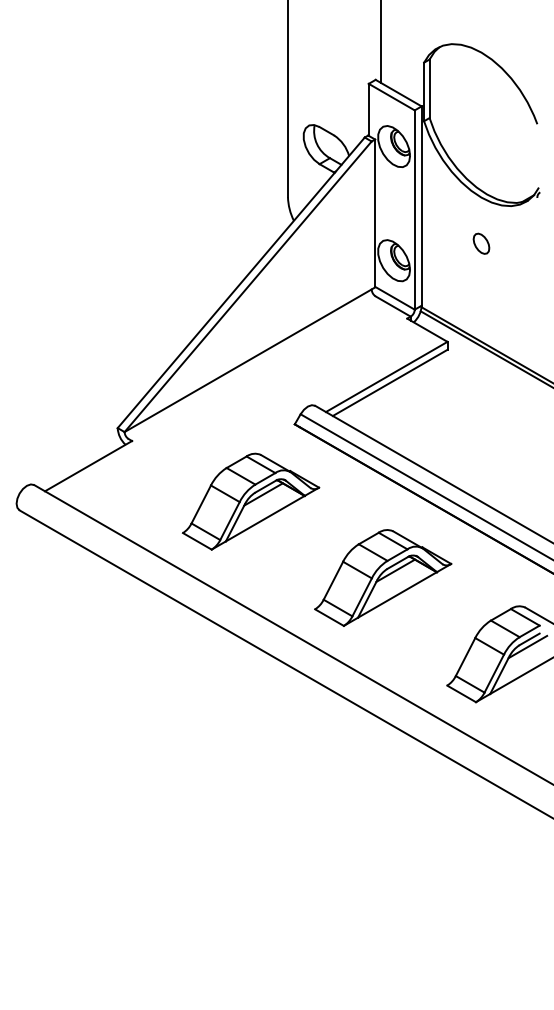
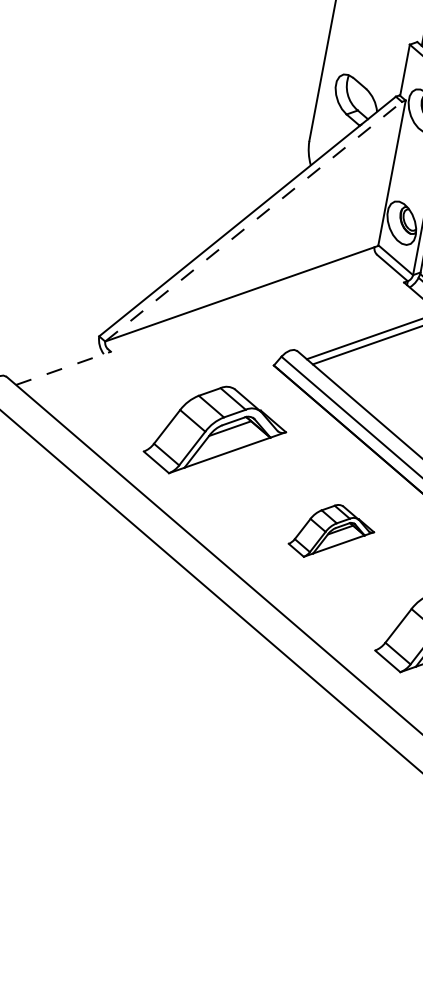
line: (248, 286) -> (254, 221), solid -> dashed
line: (88, 465) -> (63, 367), solid -> dashed
part: (383, 577) -> (332, 532), size x0.6

